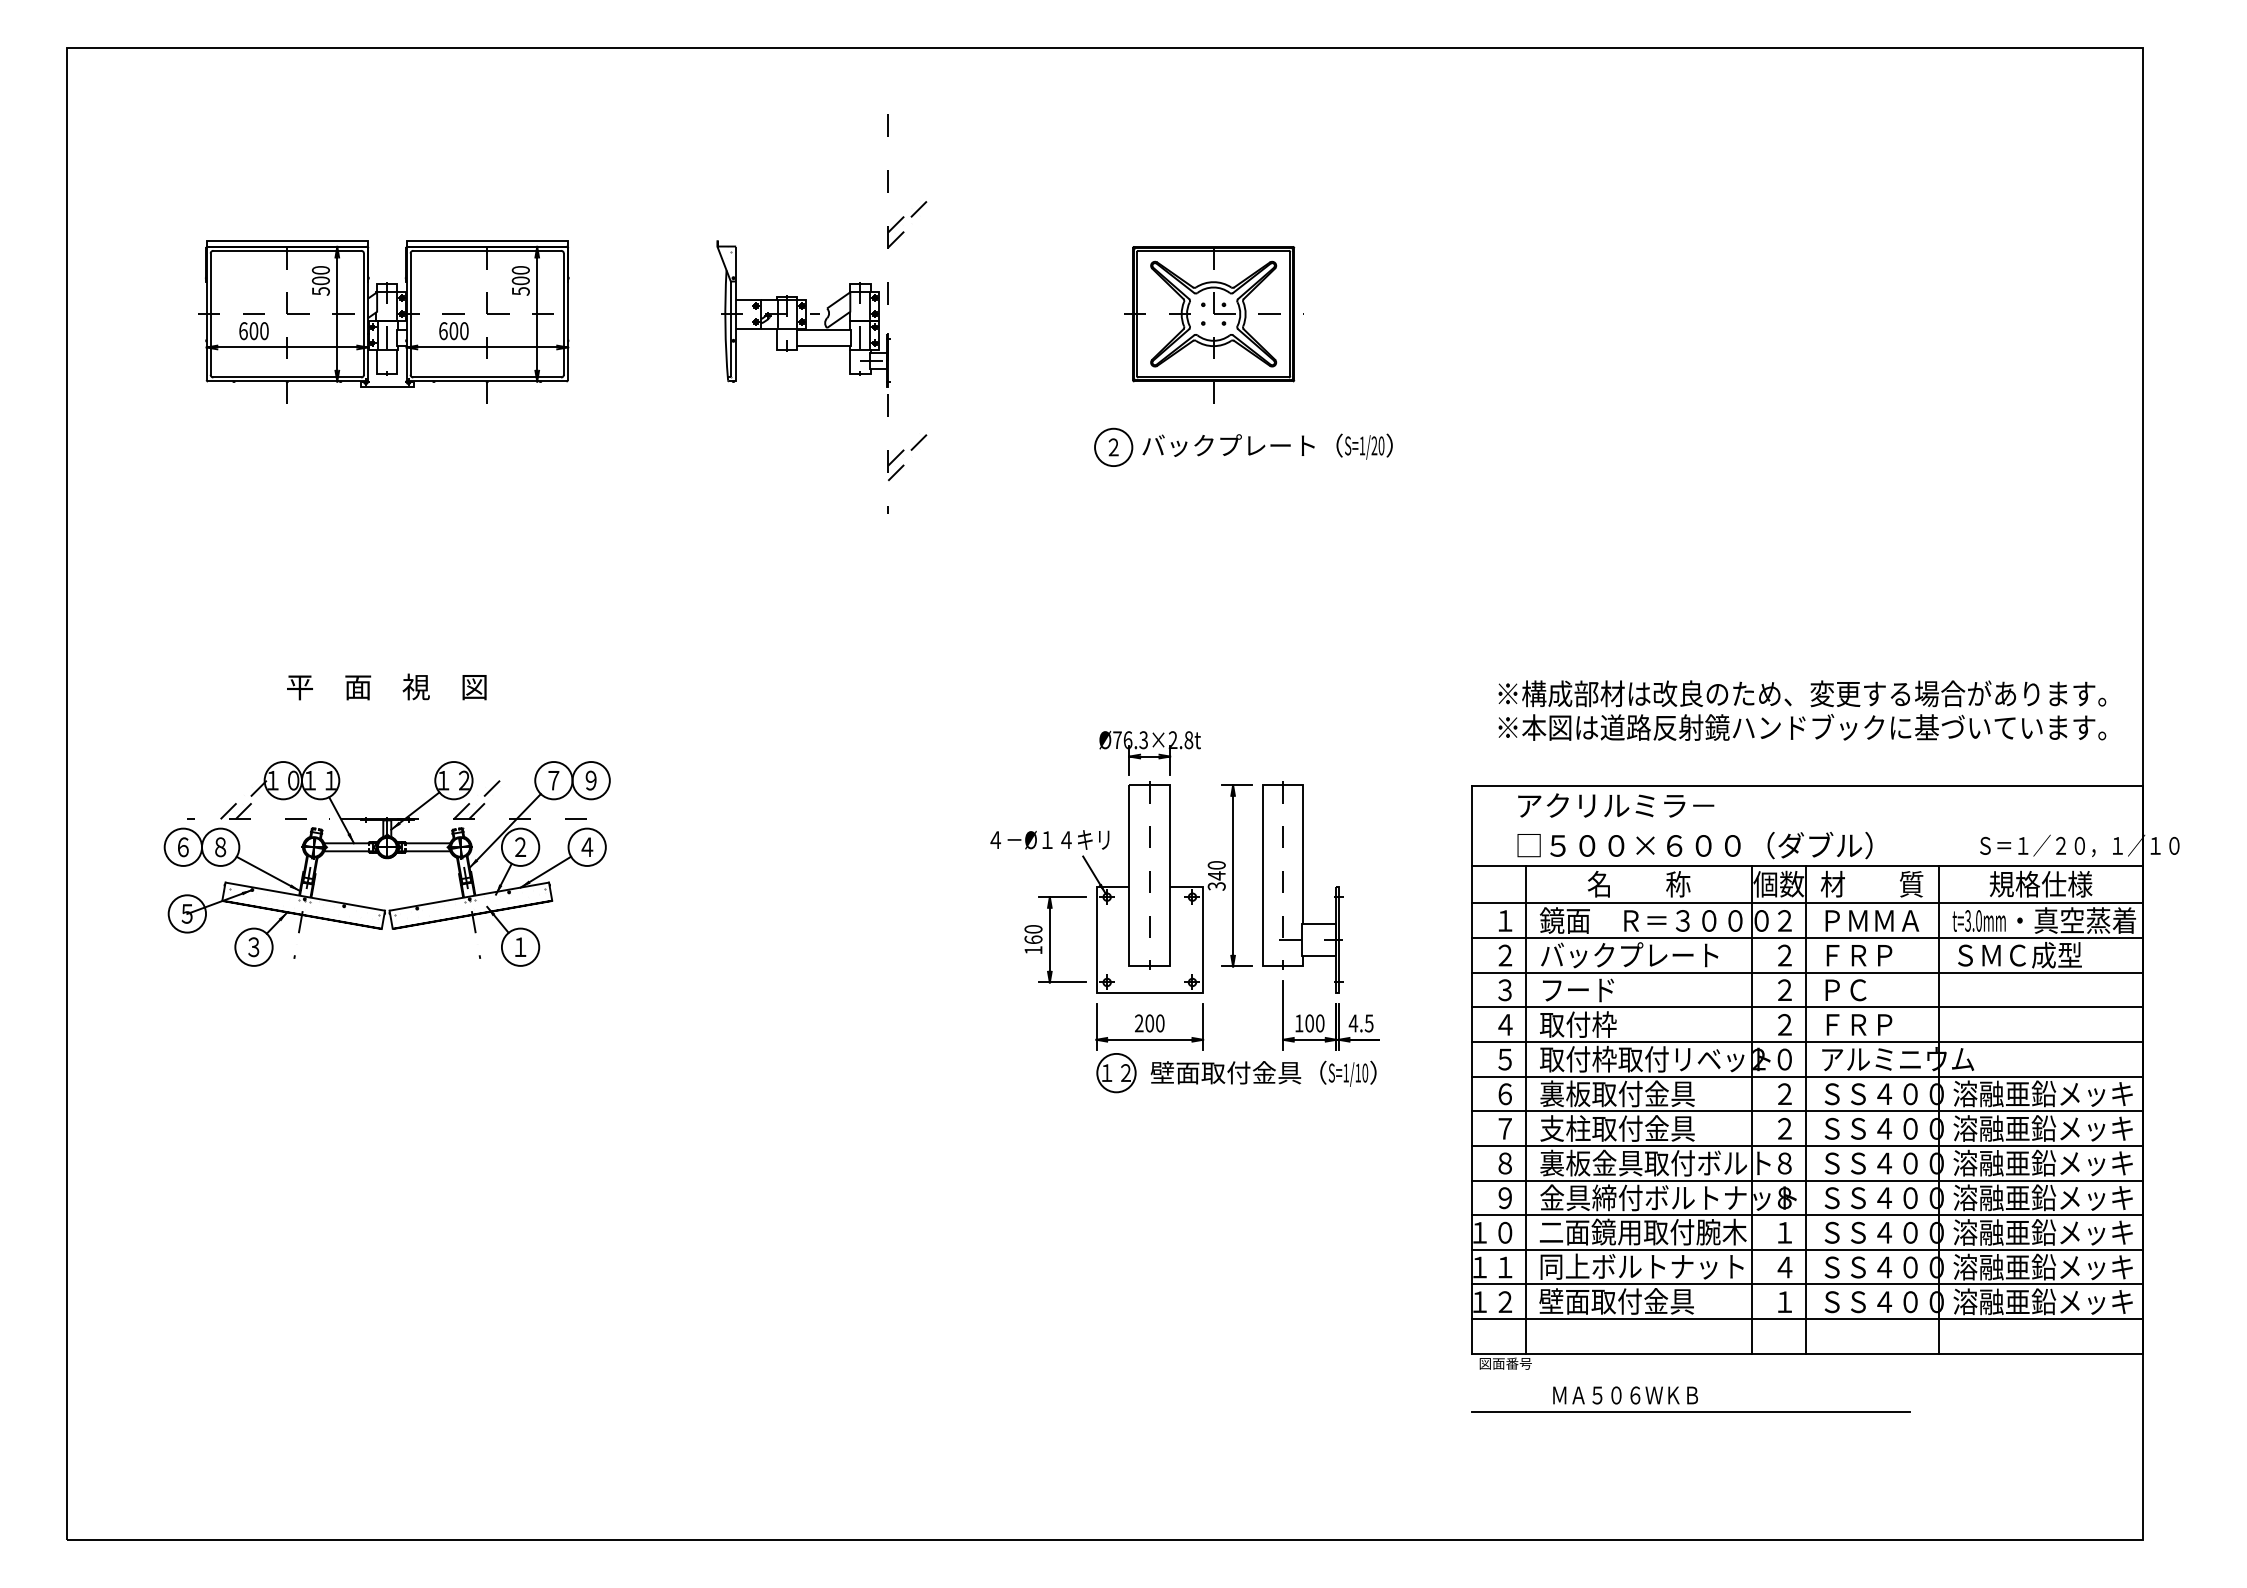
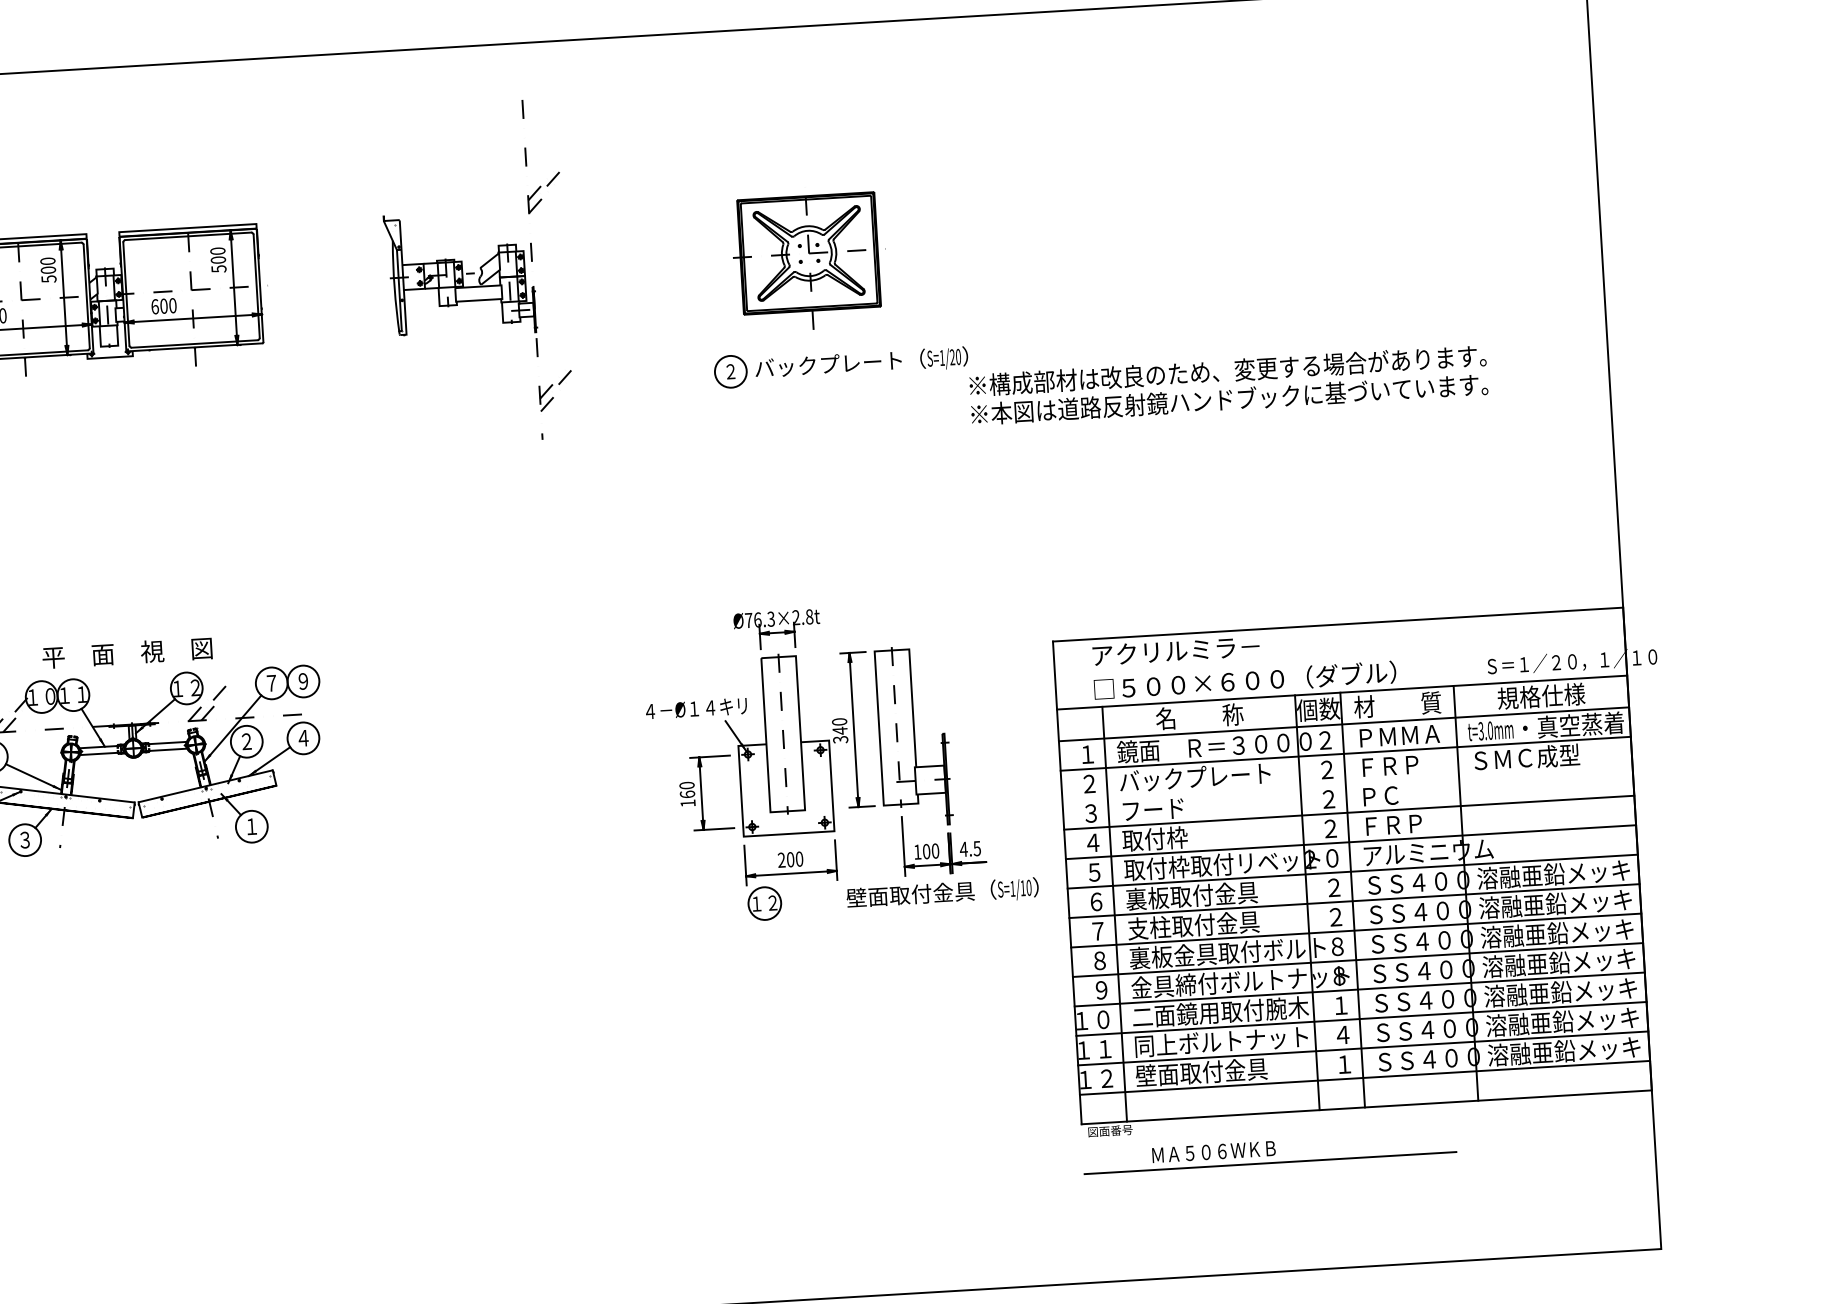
text: (386, 686) -> (127, 652), moved
text: (1802, 710) -> (1228, 384), moved
line: (1807, 972) -> (1347, 783), removed
text: (1263, 1073) -> (942, 893), moved

